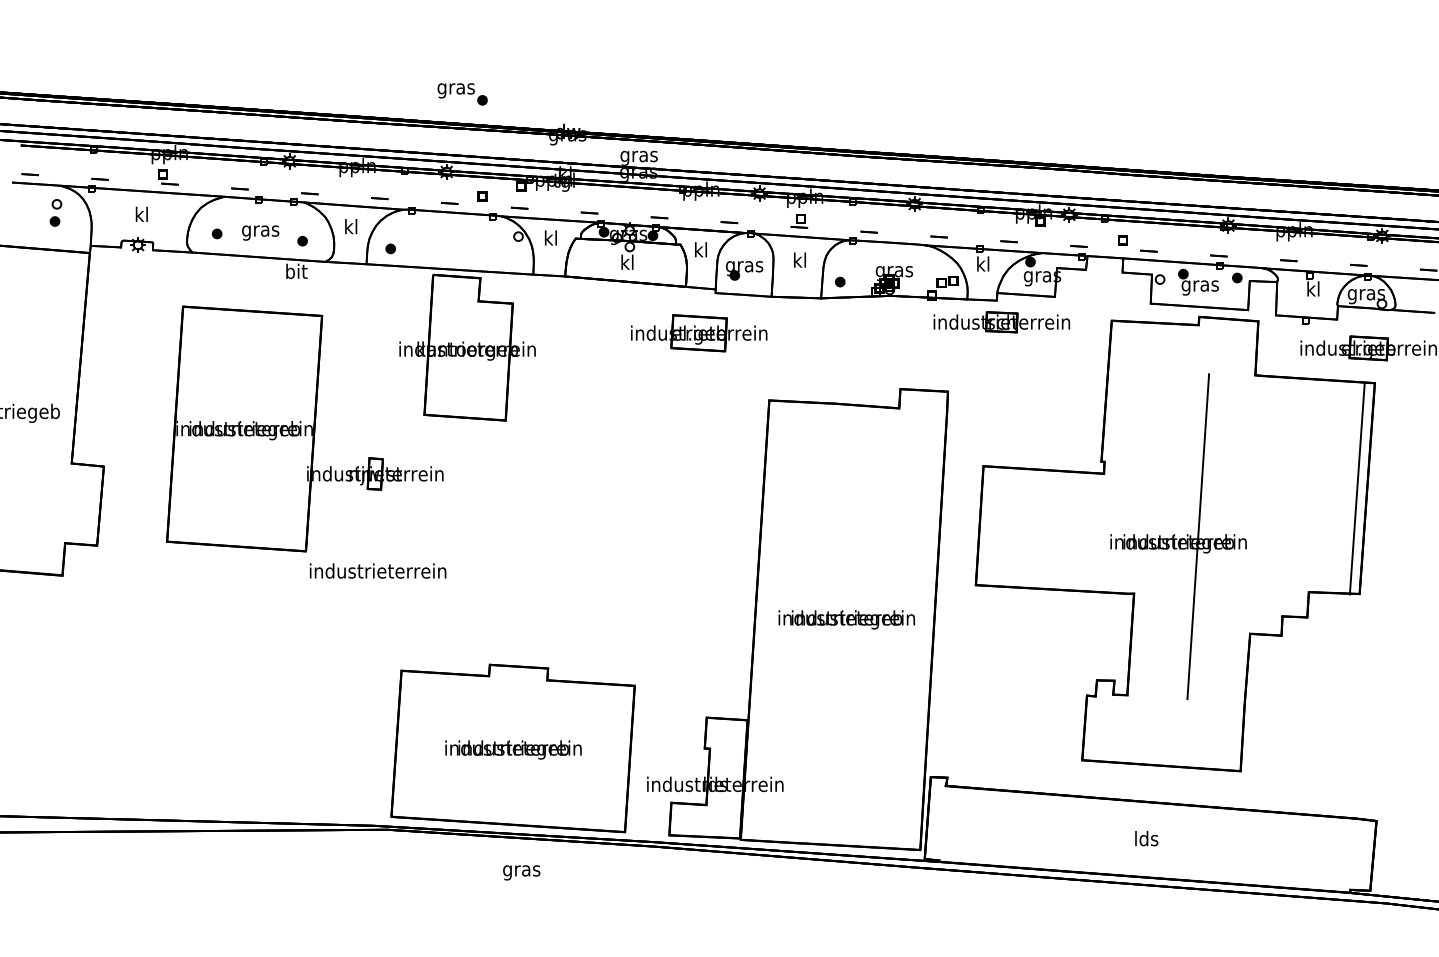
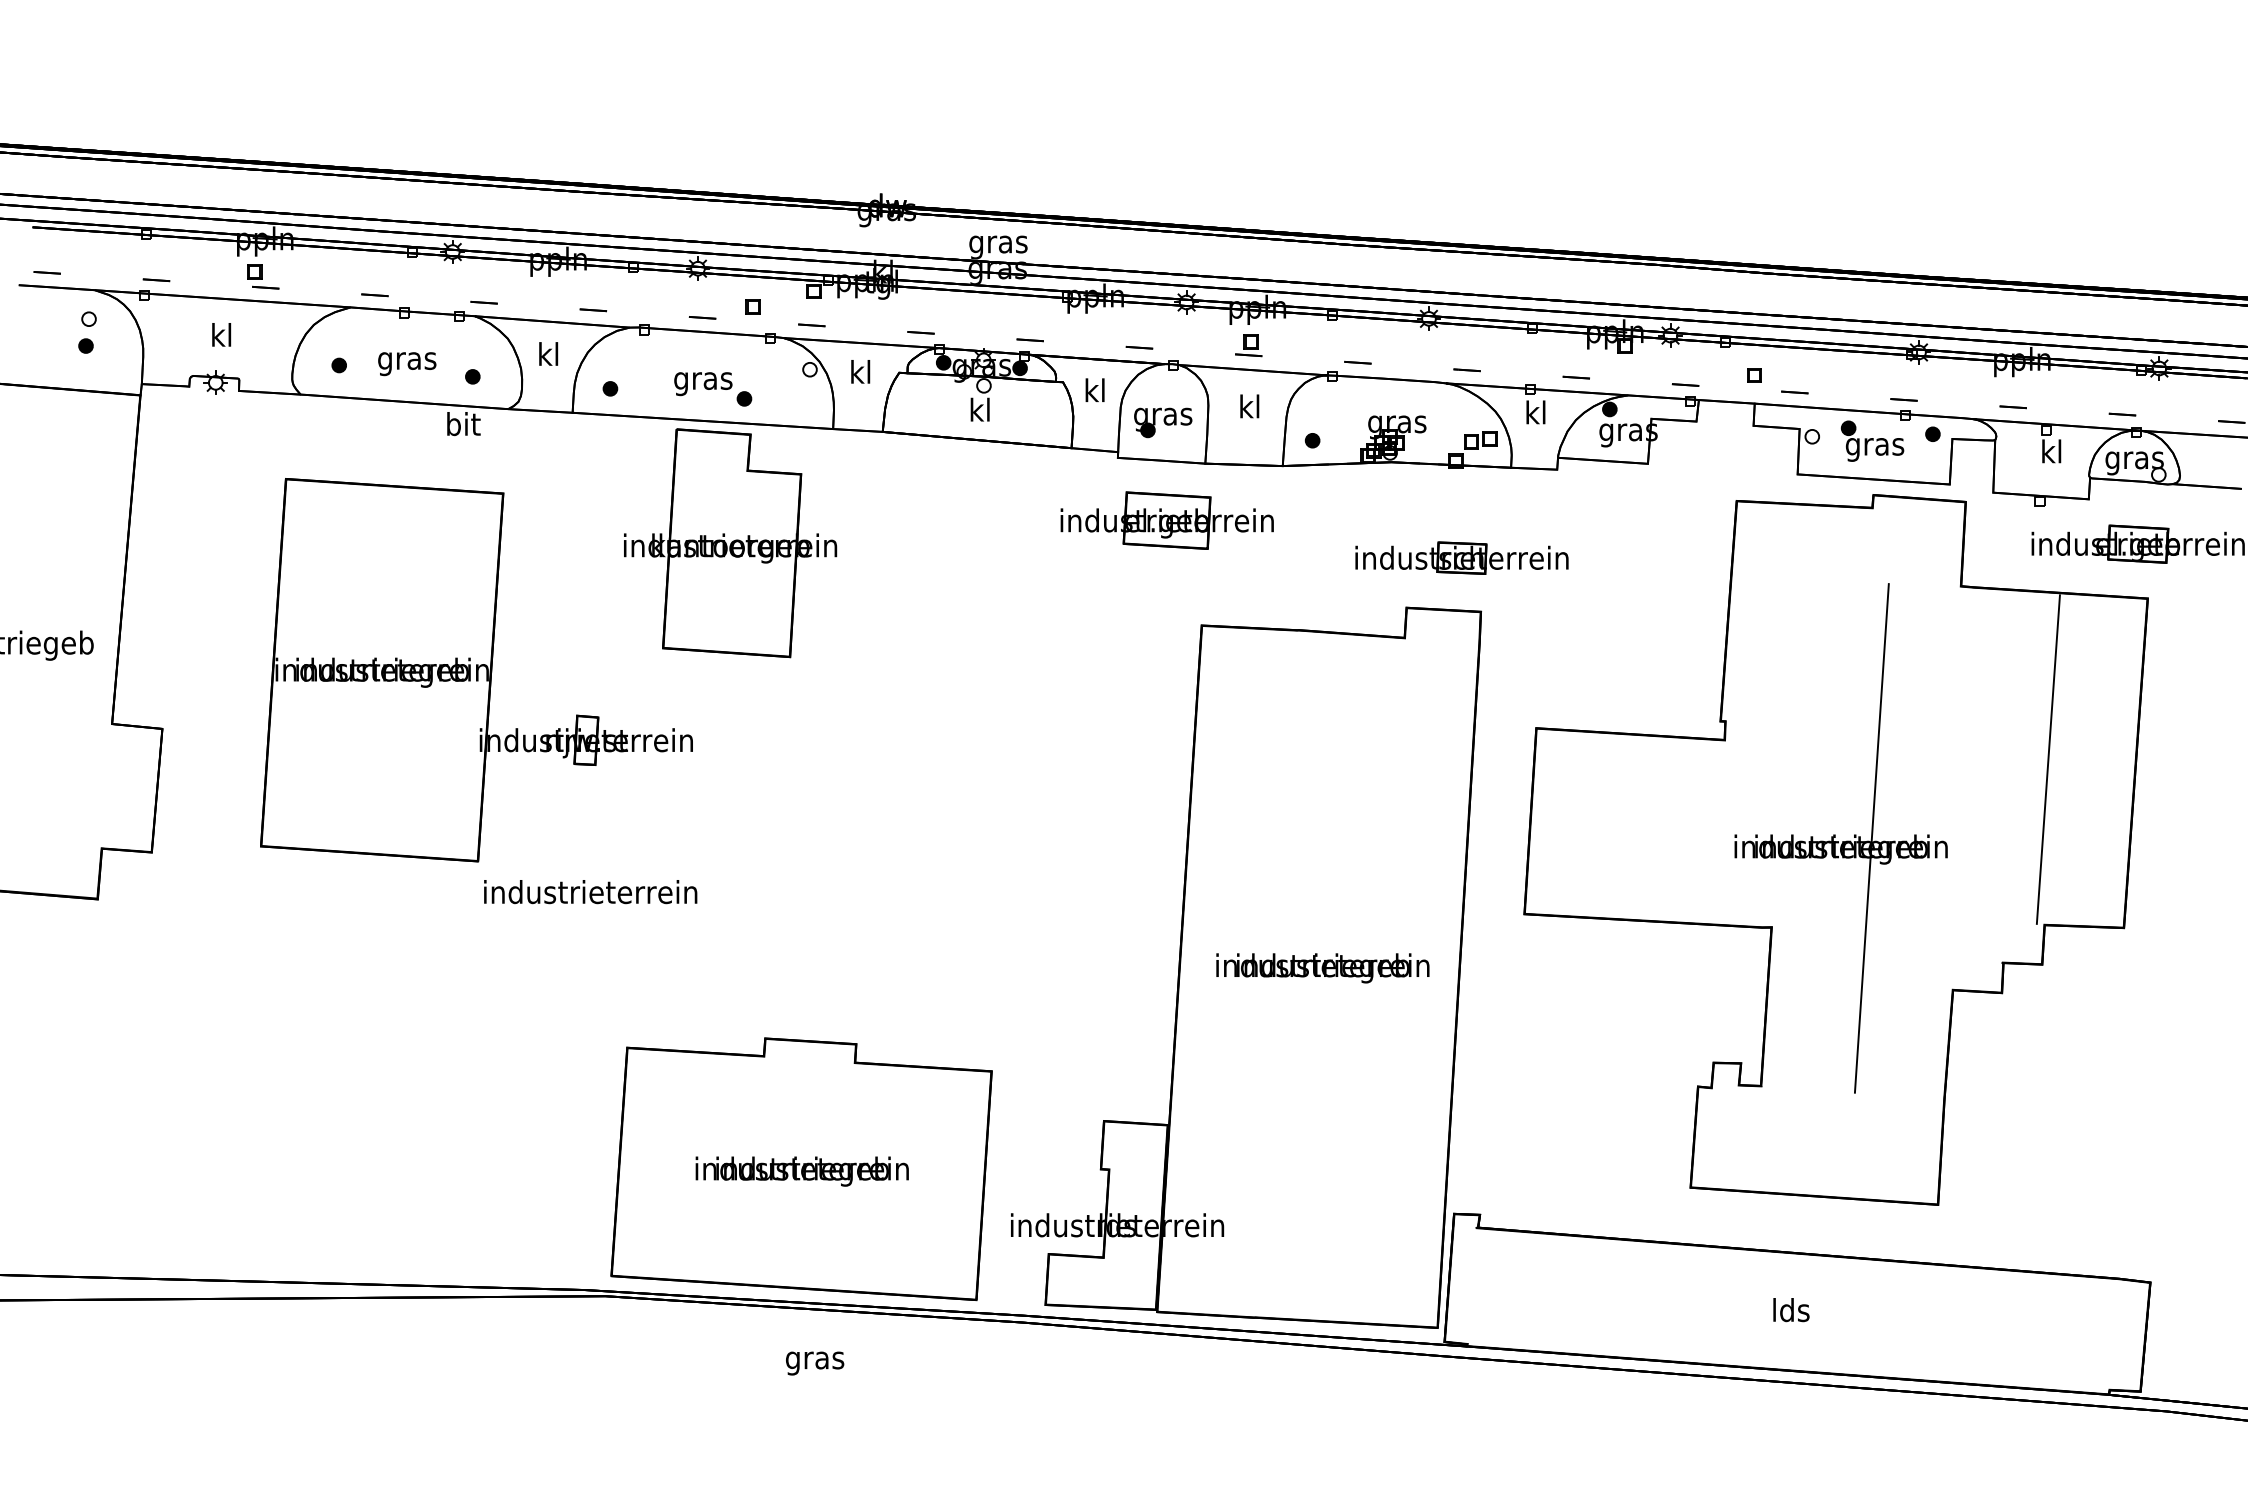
part: (462, 94) -> (713, 389), moved
part: (1001, 322) -> (1461, 558), moved
part: (699, 333) -> (1167, 520), moved
line: (1356, 489) -> (2047, 759), moved

